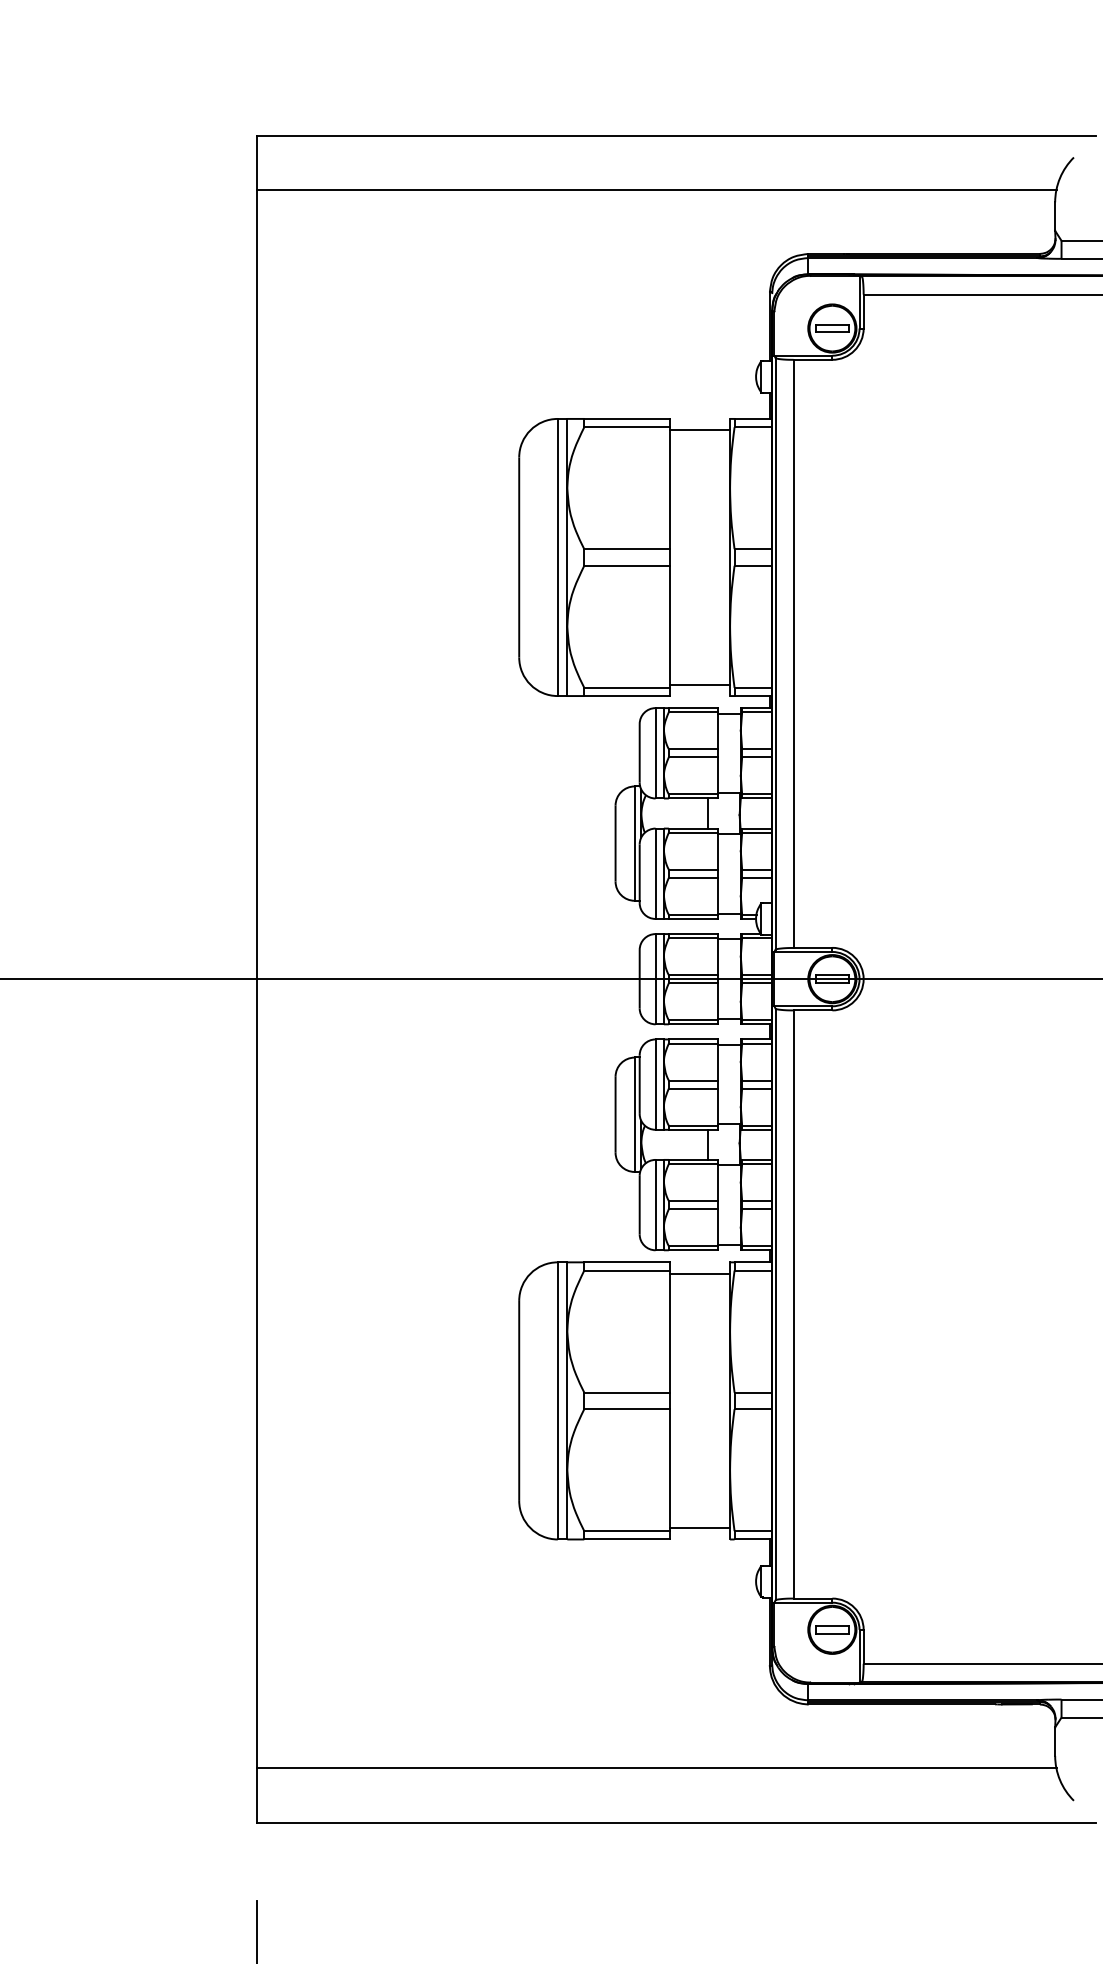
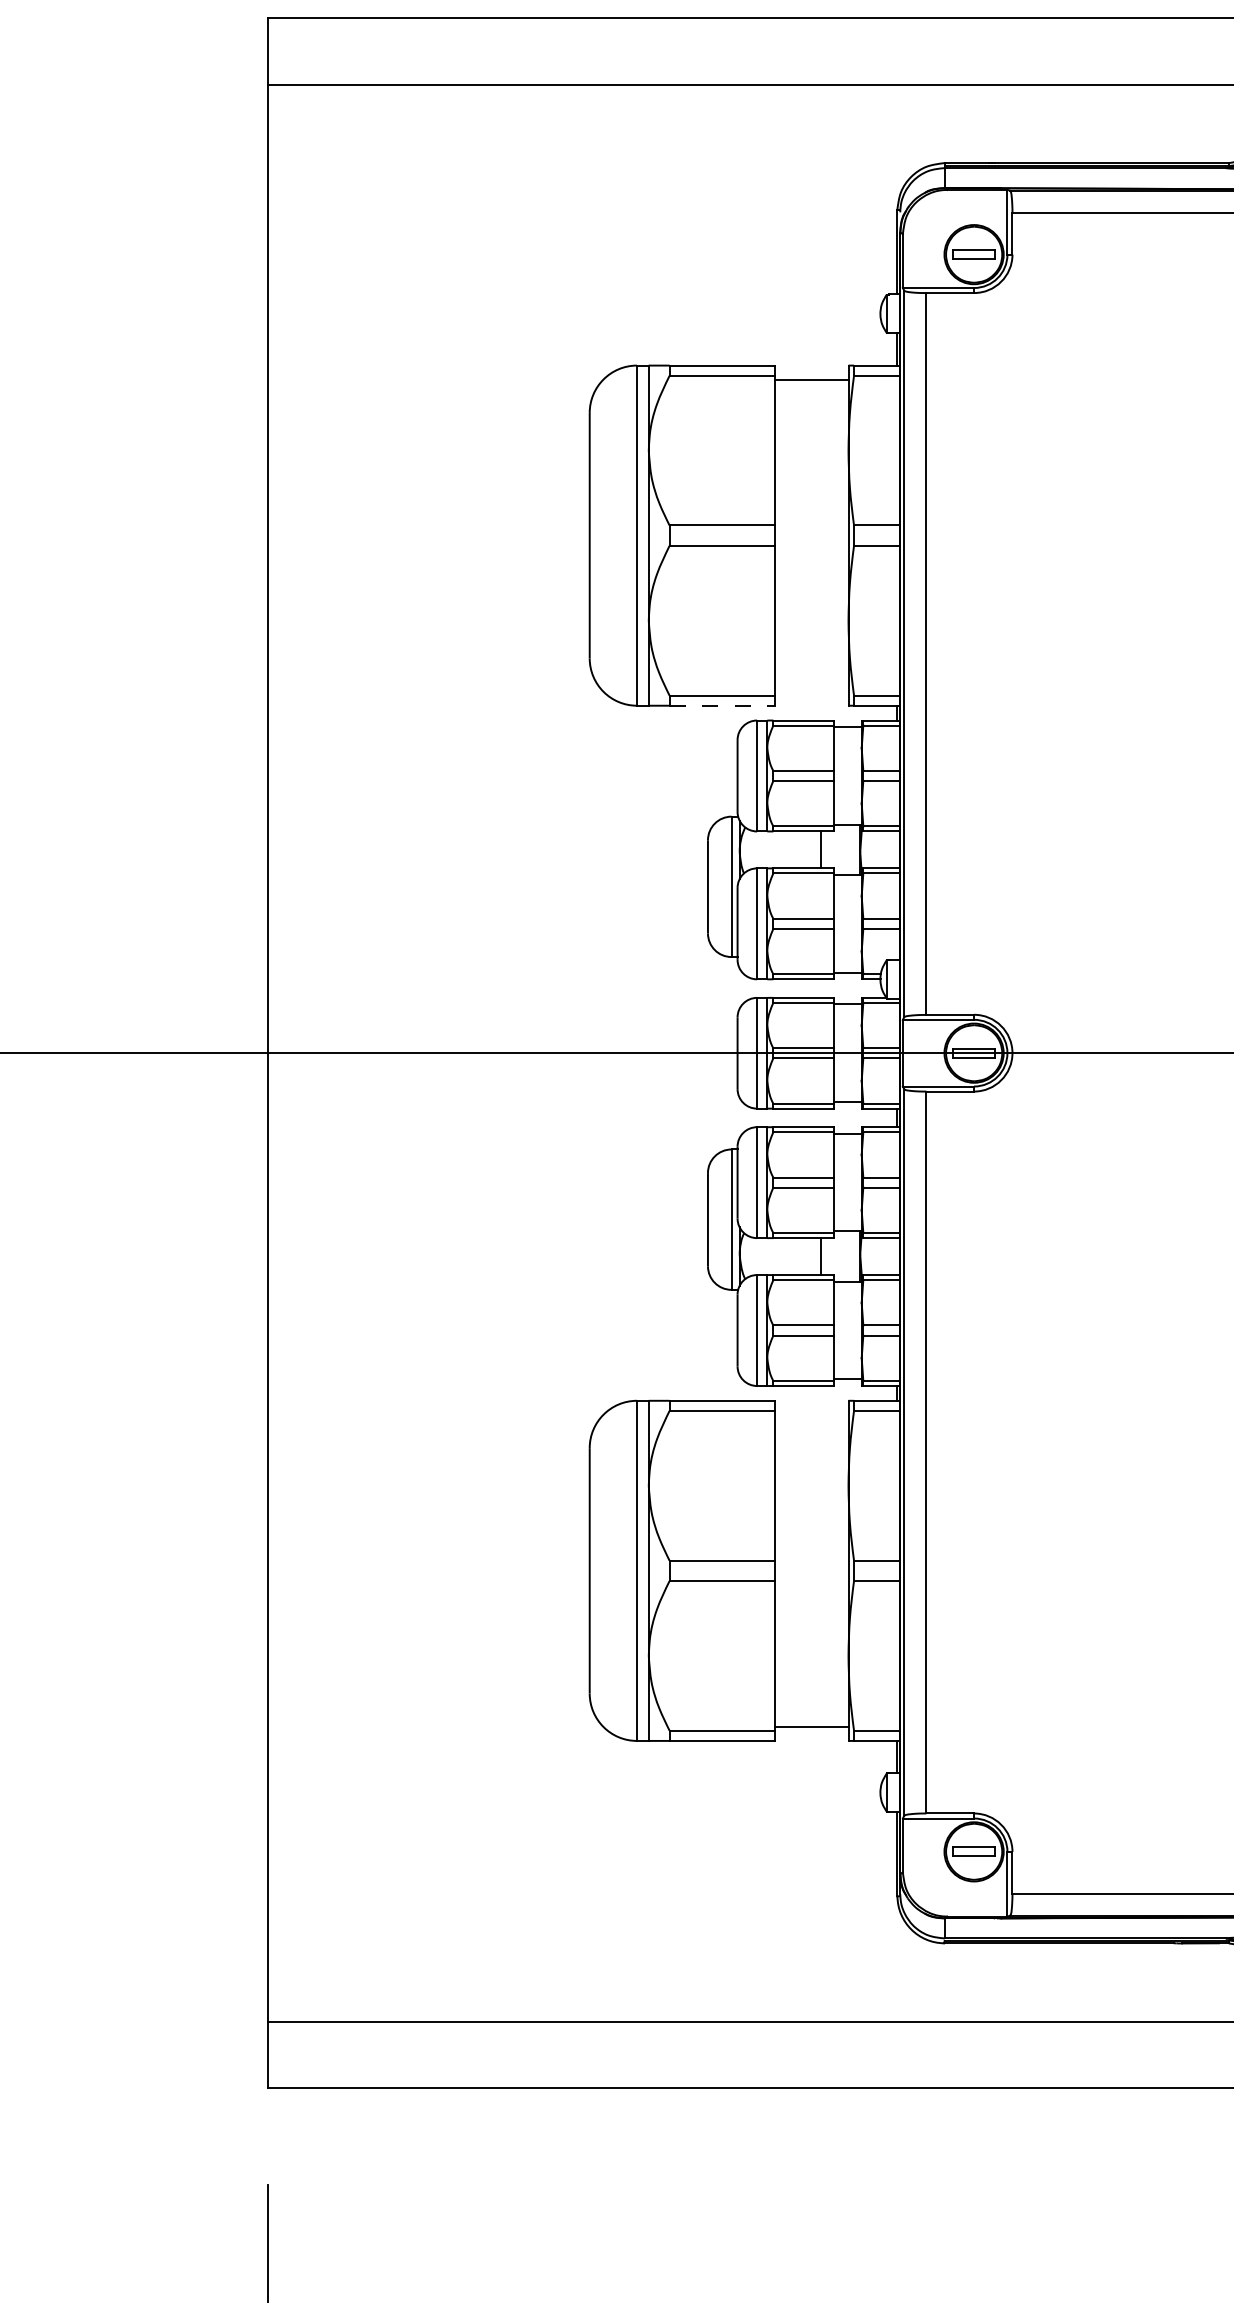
line: (699, 684) -> (810, 691), removed
line: (627, 696) -> (722, 706), solid -> dashed
line: (699, 1273) -> (810, 1414), removed

